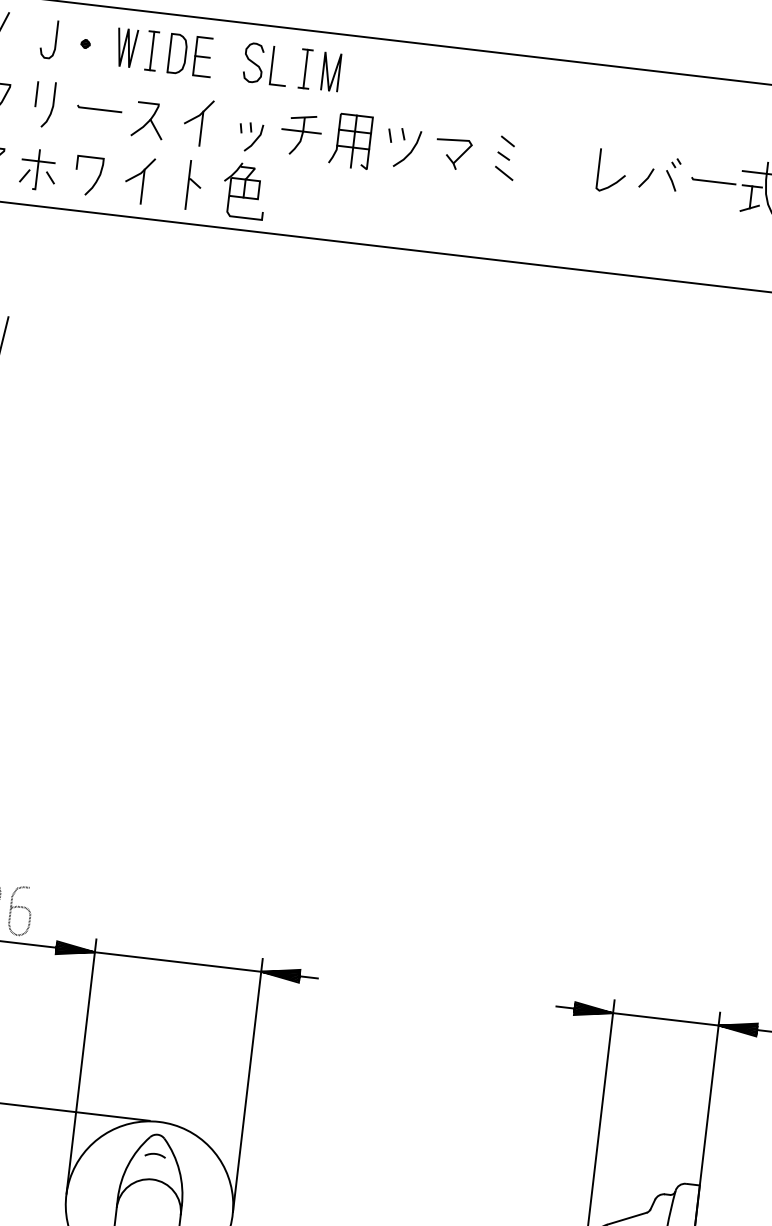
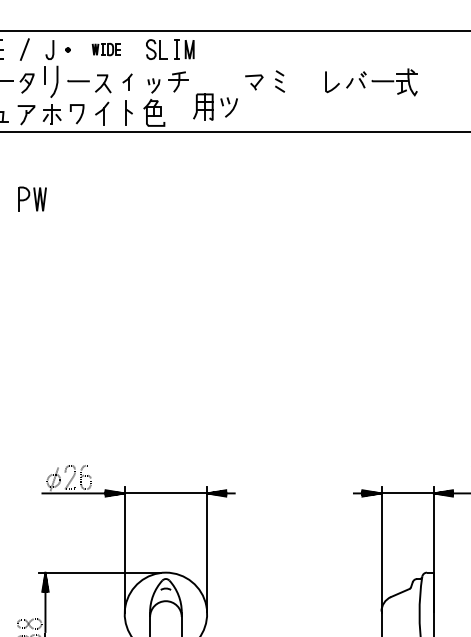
part: (163, 52) -> (106, 49), size x0.6
part: (44, 103) -> (51, 81), size x1.4
part: (198, 121) -> (127, 81), size x0.7
part: (375, 142) -> (215, 106), moved

